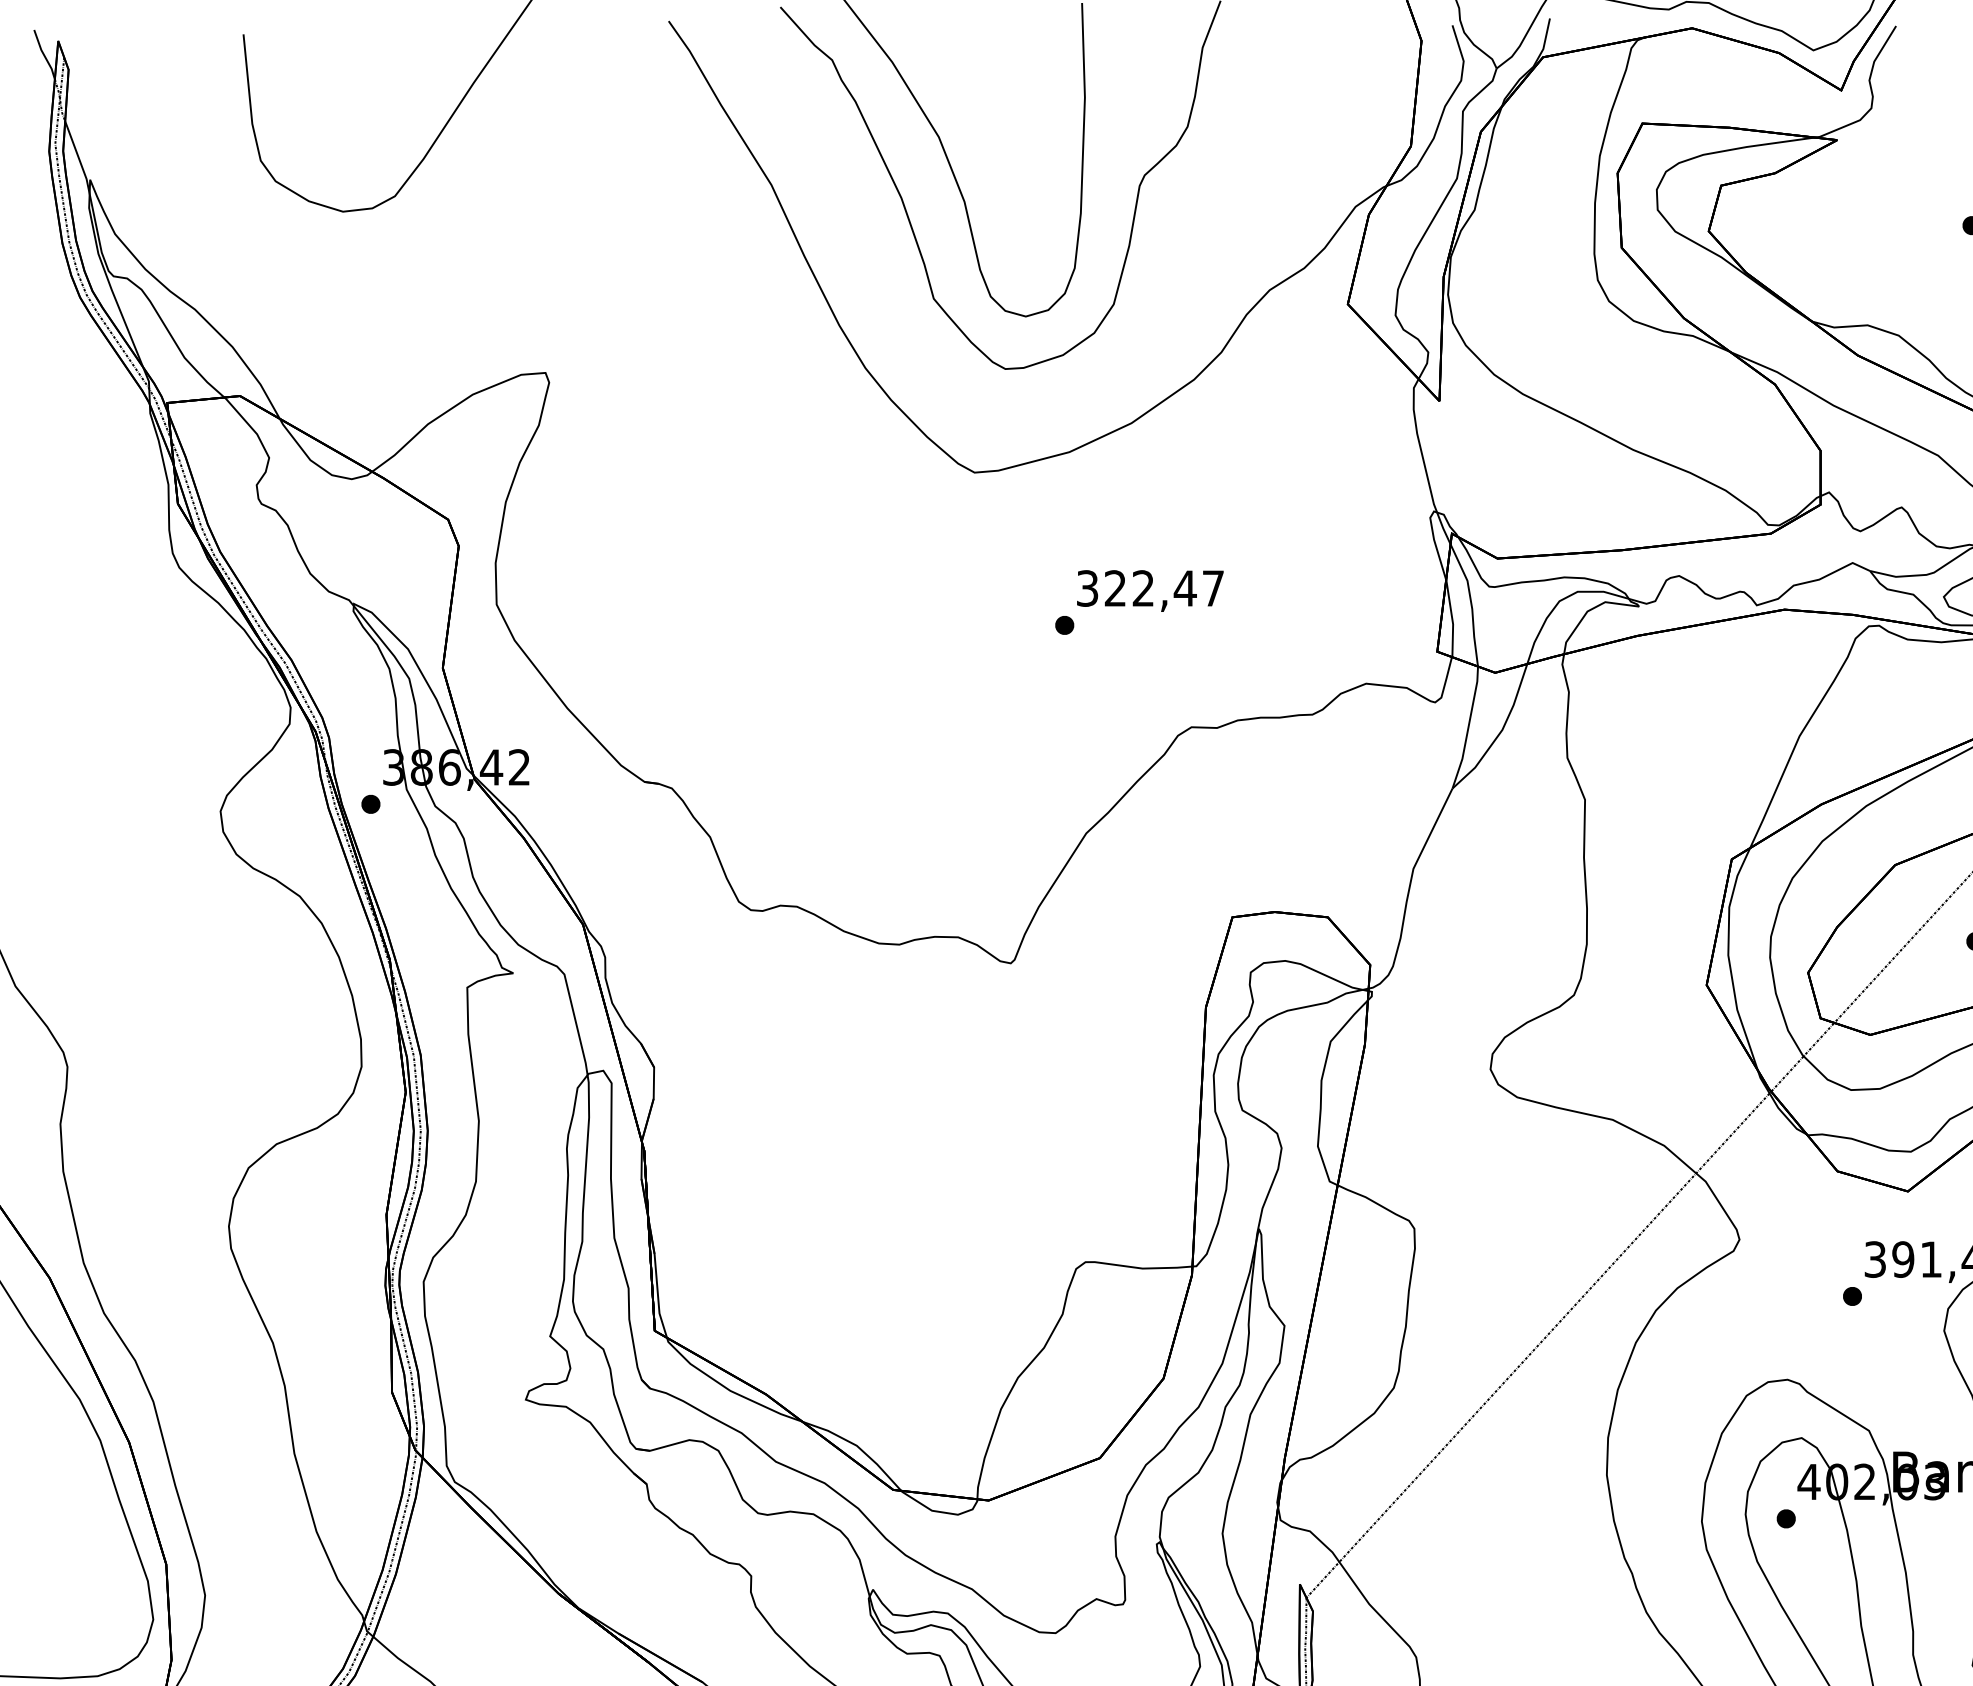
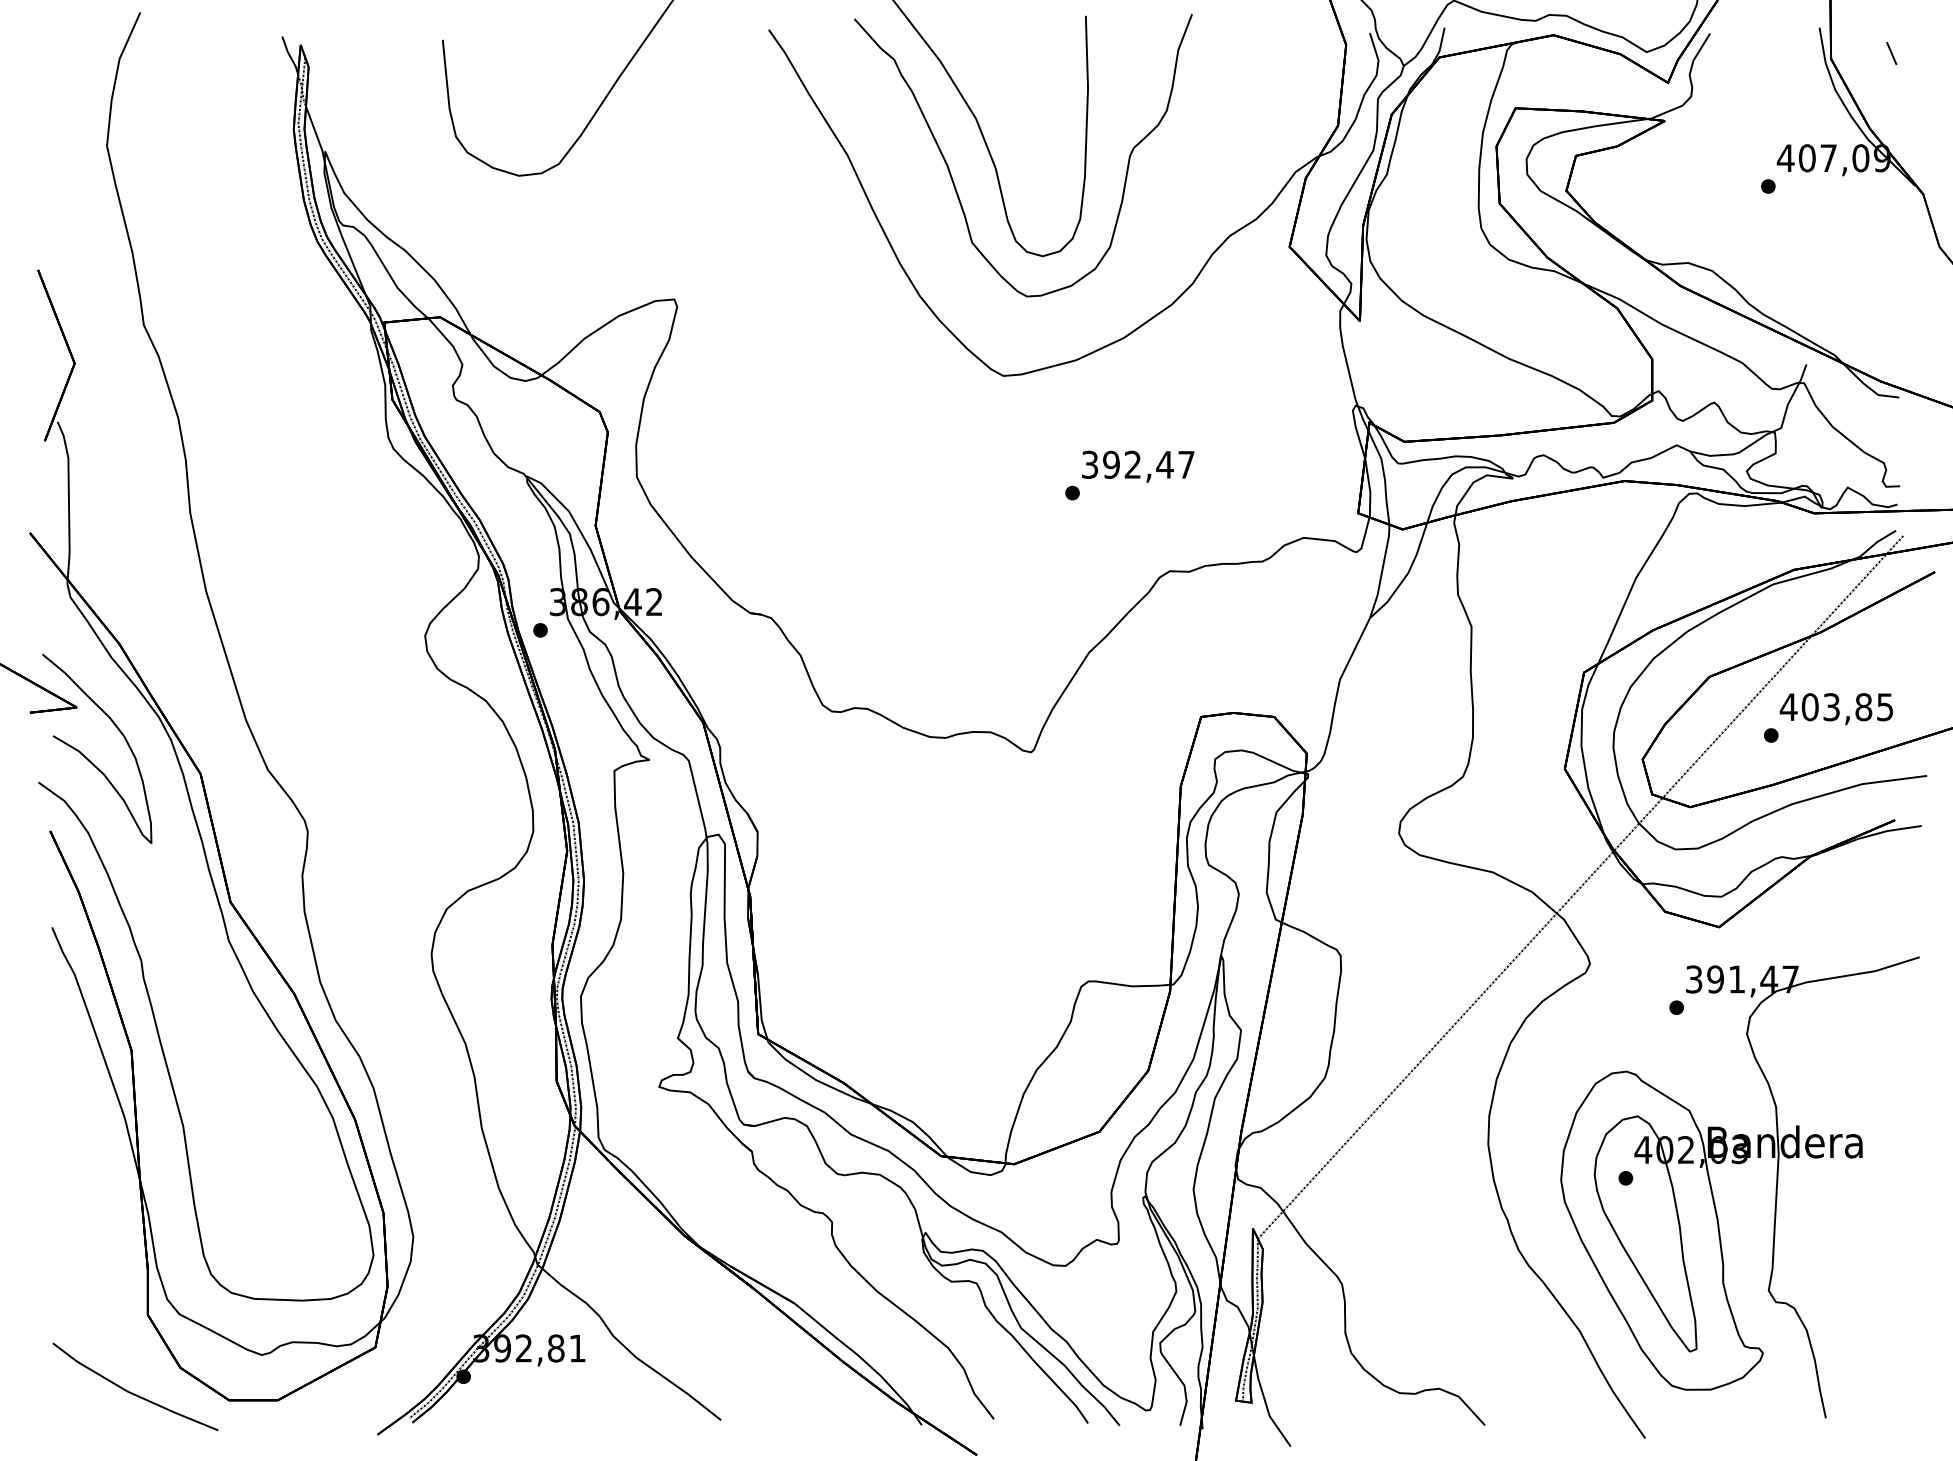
text: (1115, 588) -> (1111, 464), 322,47 -> 392,47

